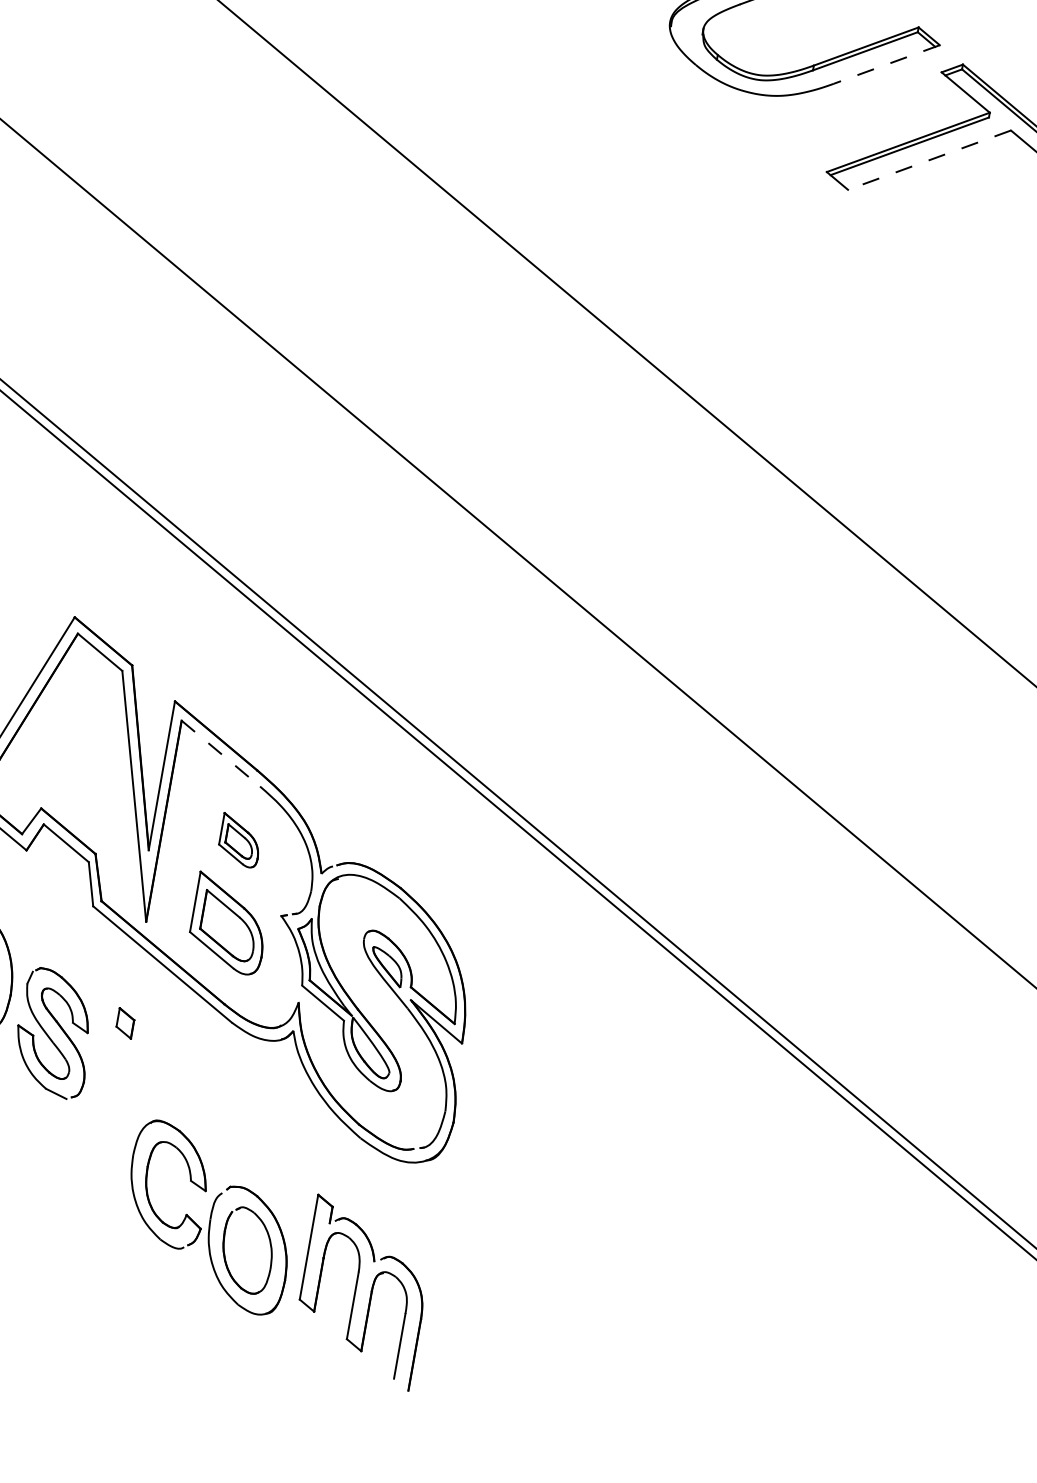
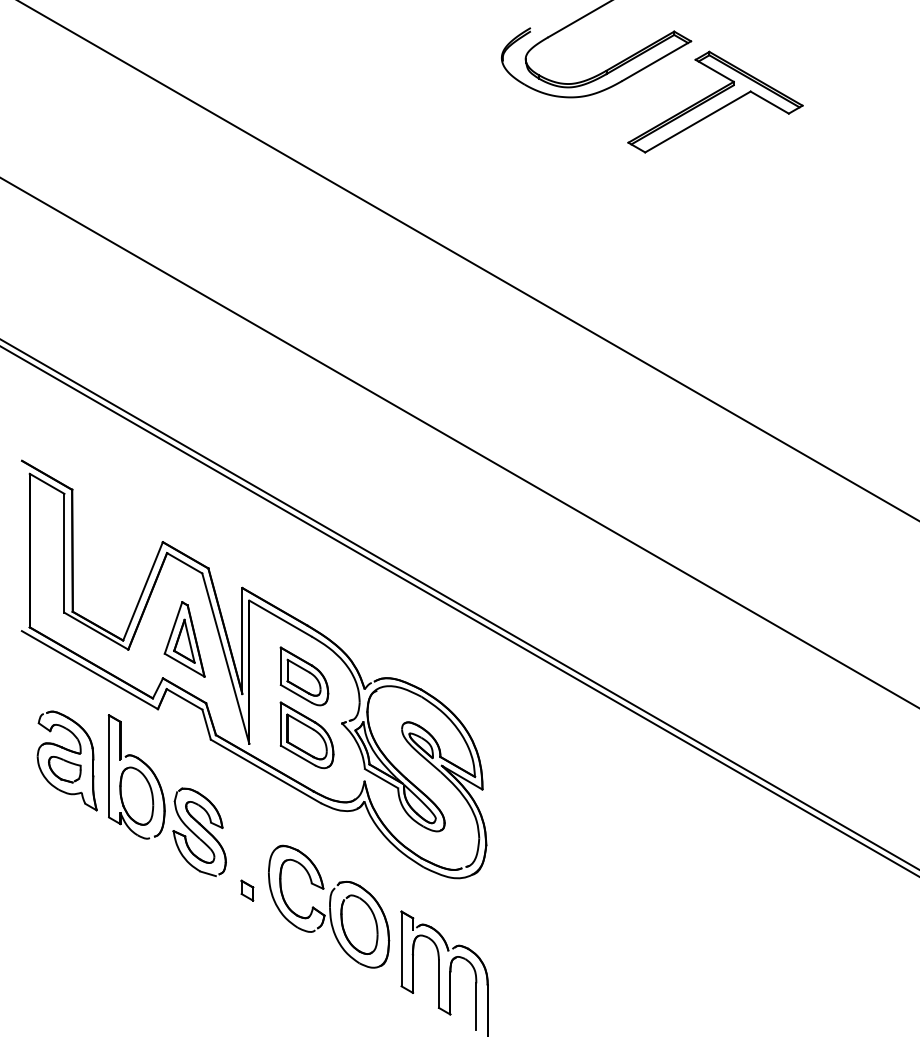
line: (886, 64) -> (656, 61), dashed -> solid
line: (928, 160) -> (697, 122), dashed -> solid
line: (220, 753) -> (280, 618), dashed -> solid
part: (81, 759) -> (184, 639), added
part: (240, 840) -> (304, 676), size x1.67
part: (125, 1023) -> (247, 890), moved
part: (210, 1217) -> (329, 906), moved

